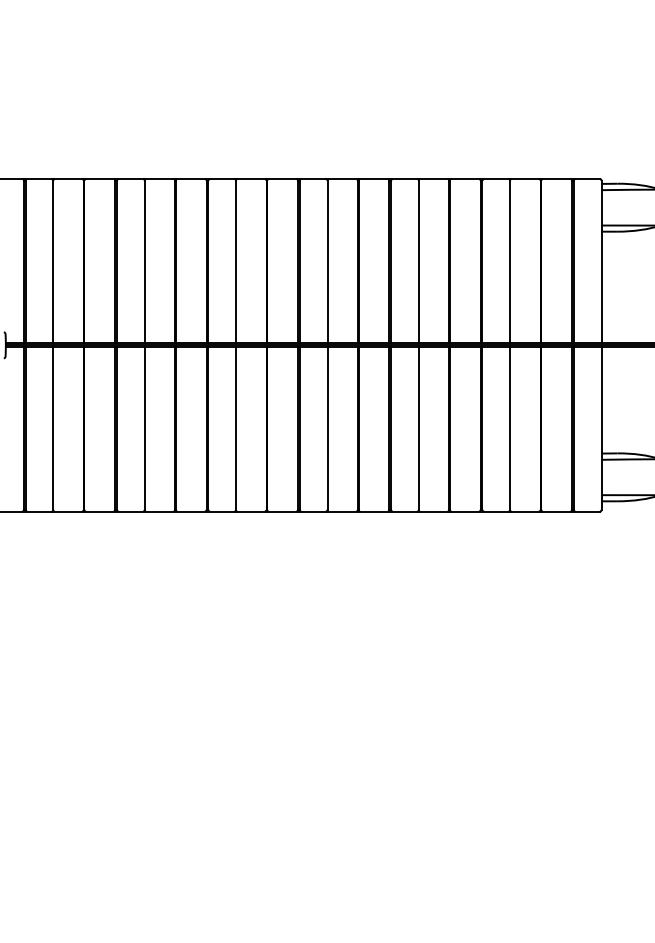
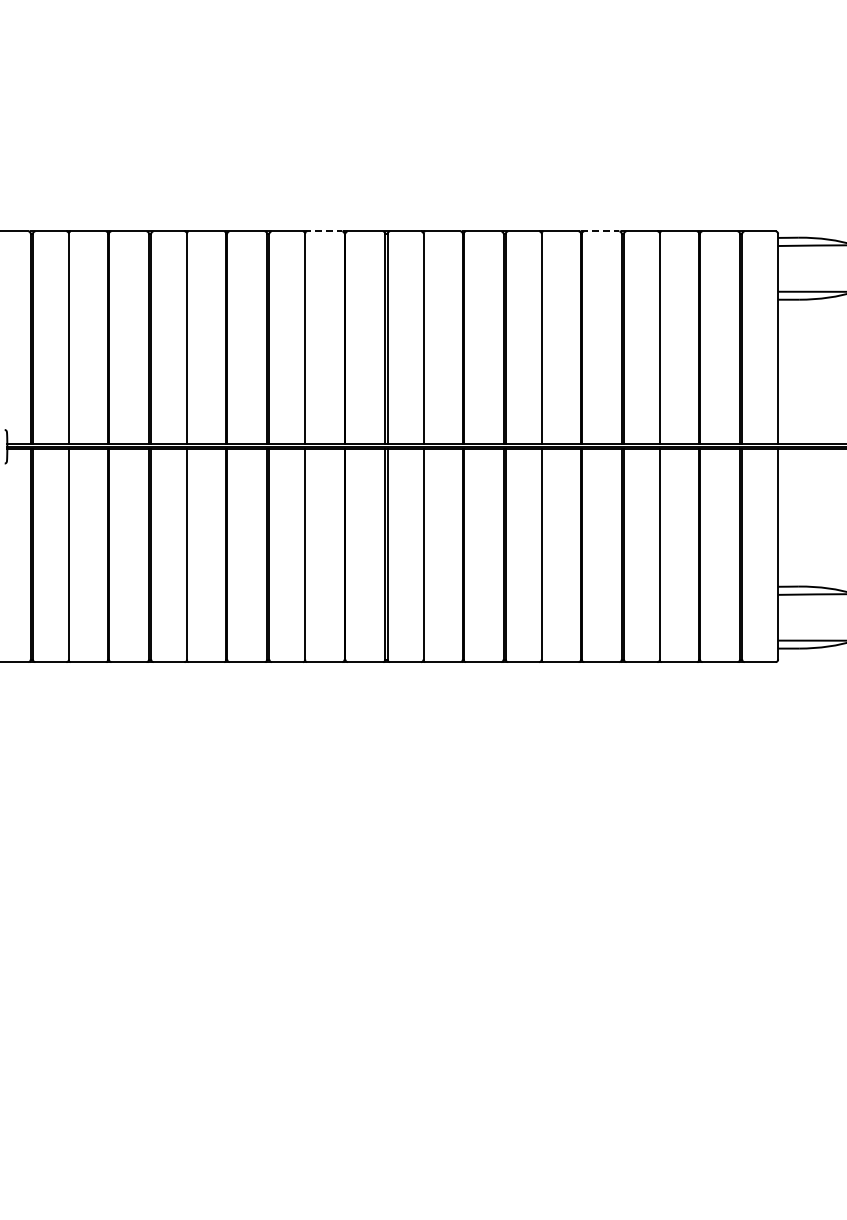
line: (250, 178) -> (323, 231), solid -> dashed
line: (464, 178) -> (600, 231), solid -> dashed

